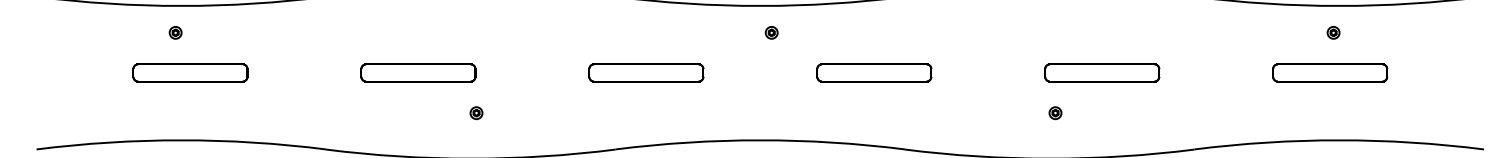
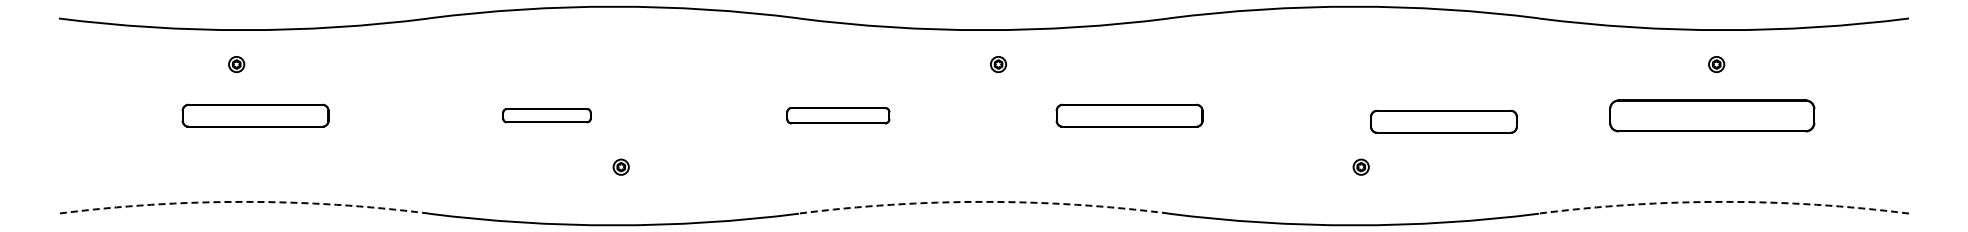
part: (418, 72) -> (546, 115), size x0.6
part: (646, 72) -> (838, 115), size x0.7
part: (1101, 72) -> (1443, 121), moved
part: (1330, 72) -> (1712, 115), size x1.4
arc: (180, 140) -> (243, 201), solid -> dashed
arc: (759, 140) -> (983, 201), solid -> dashed
arc: (1338, 140) -> (1723, 201), solid -> dashed

